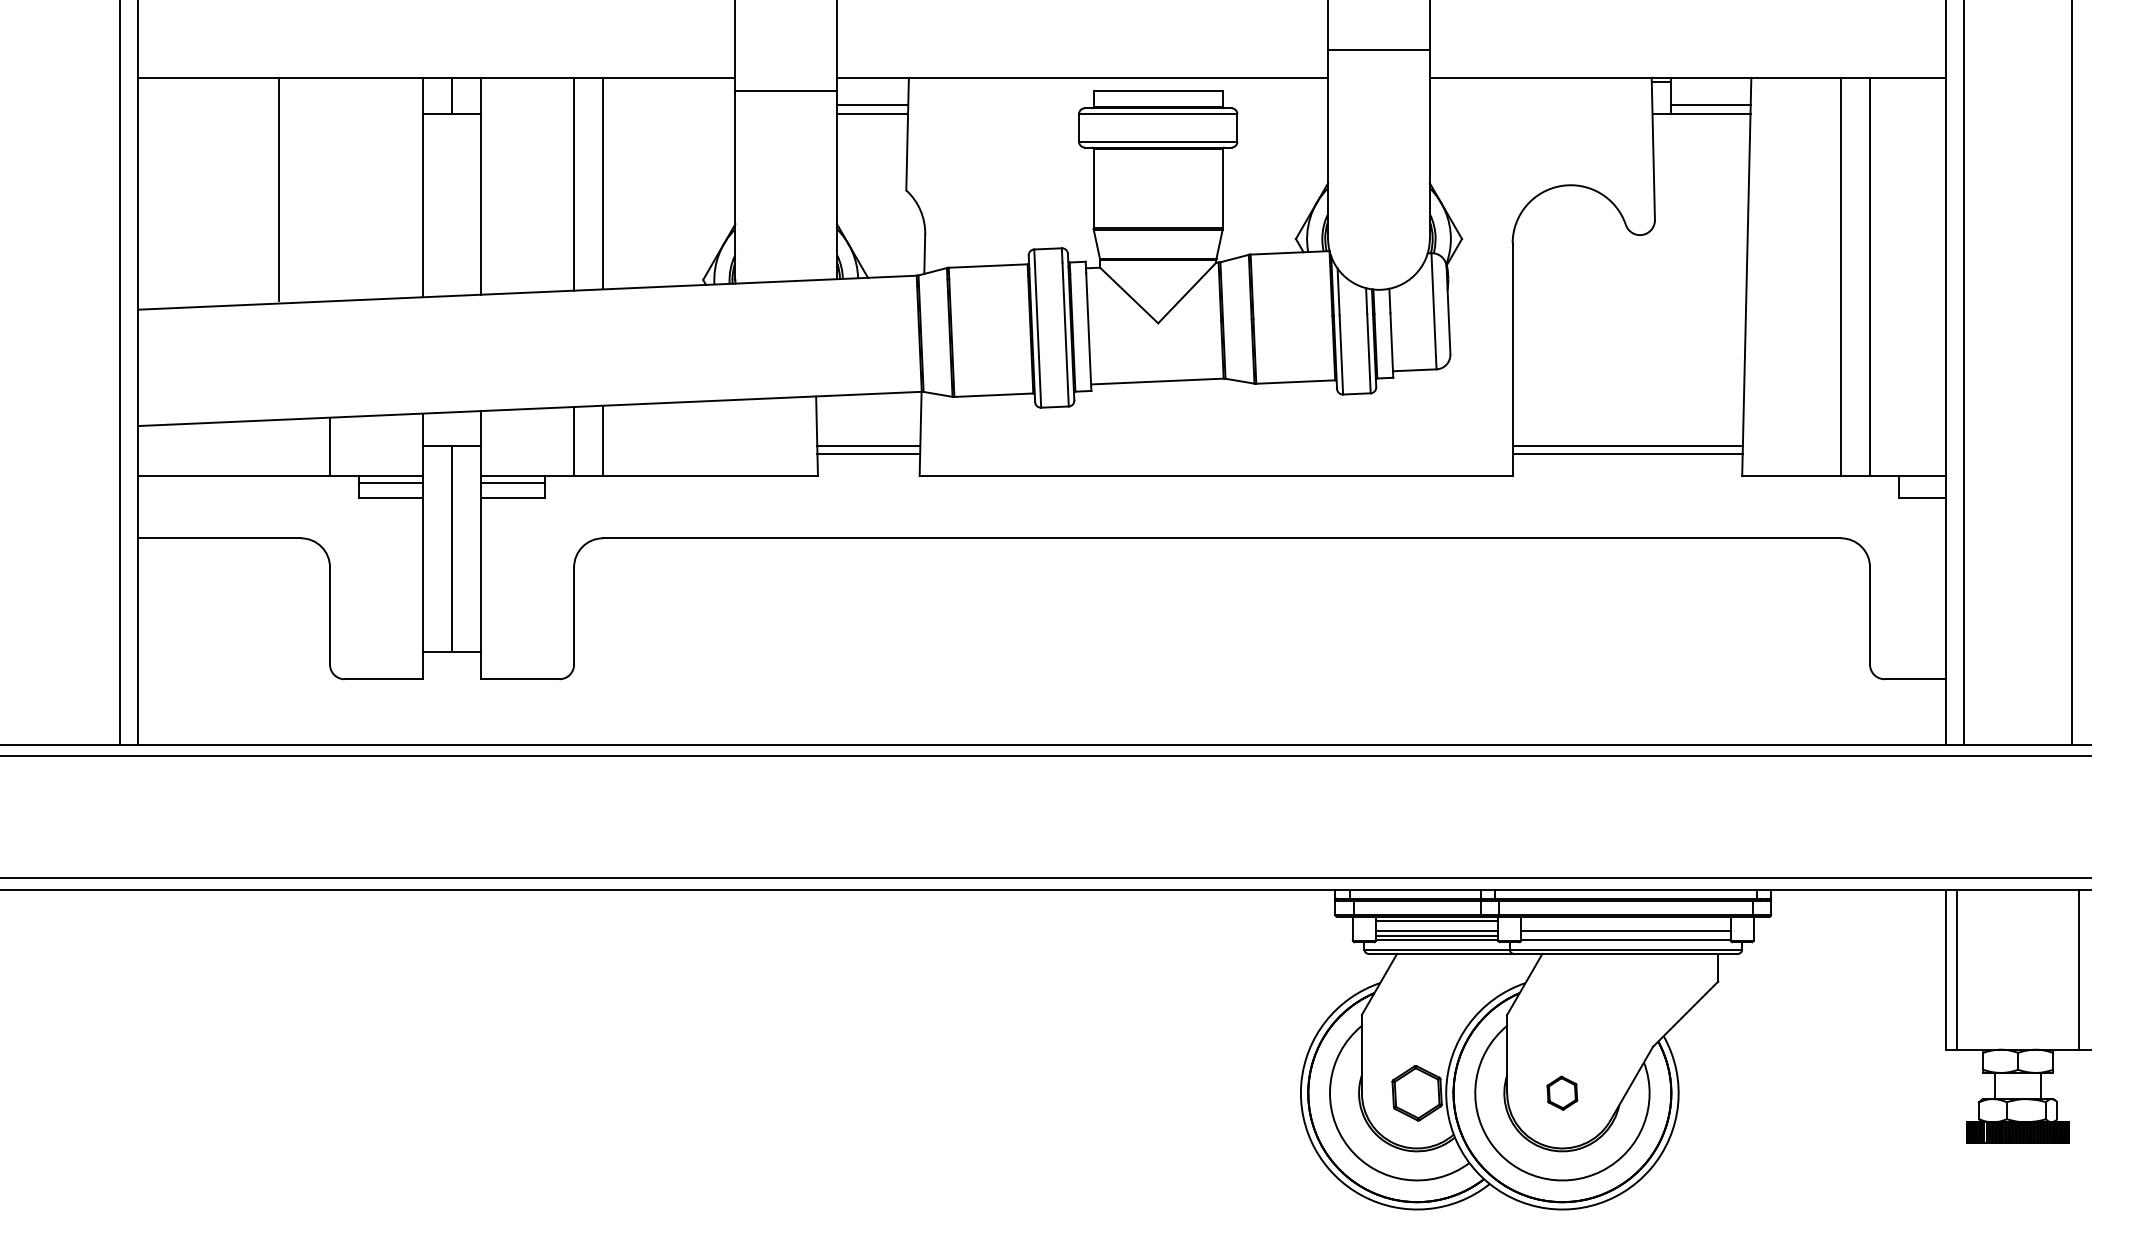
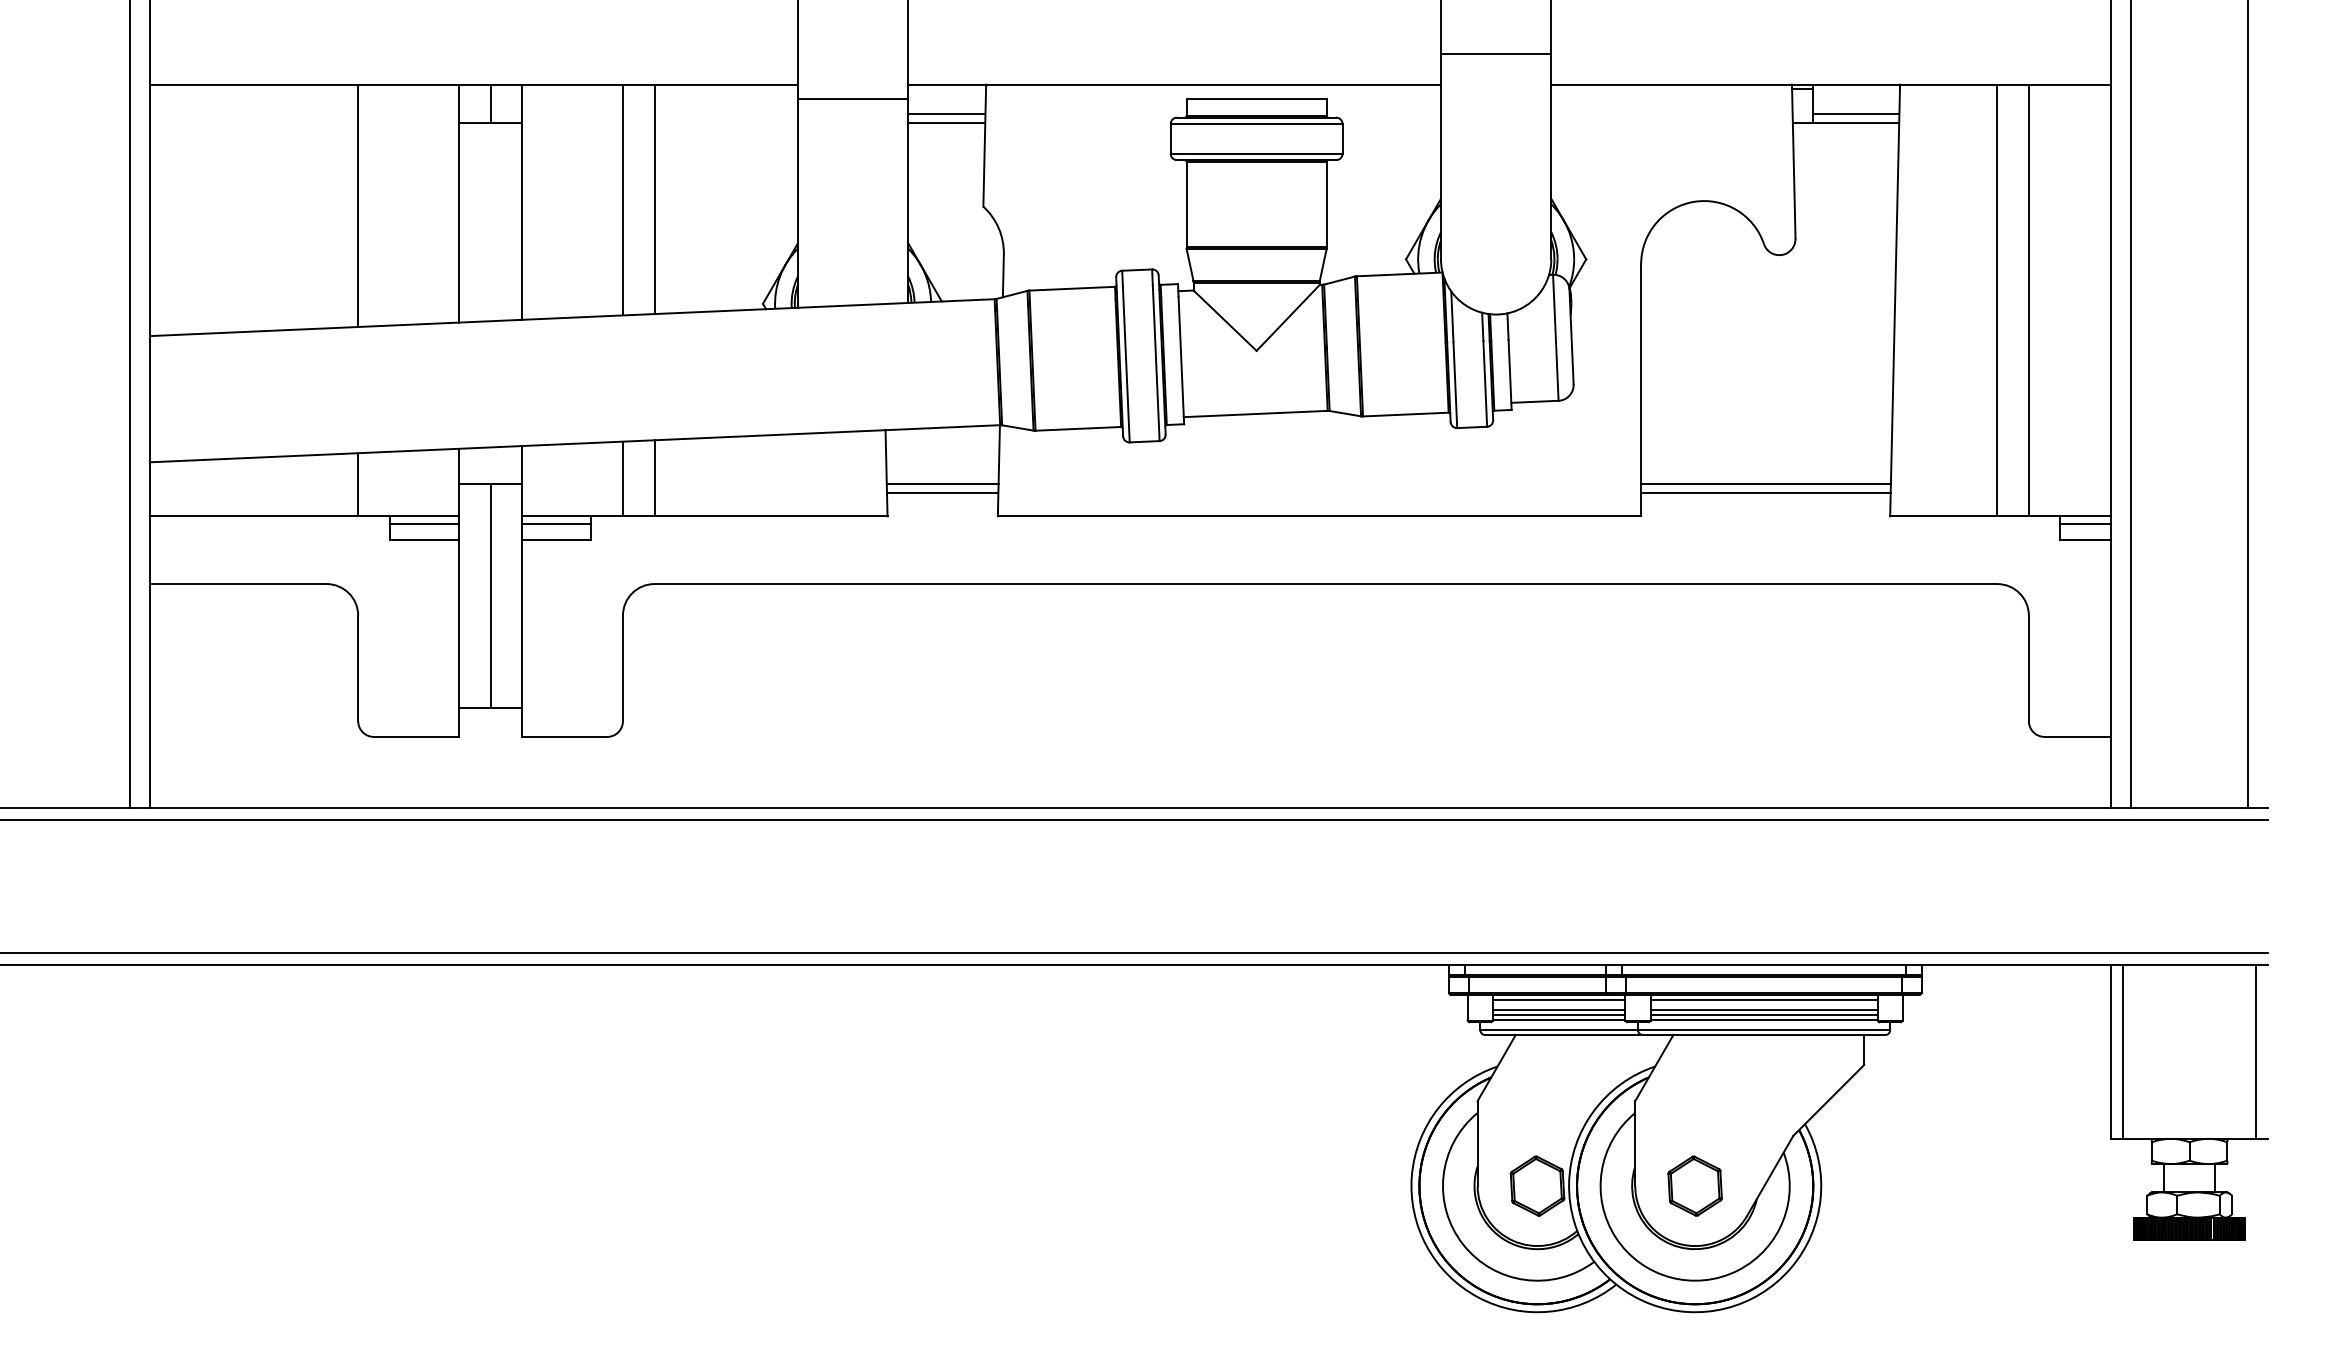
line: (279, 189) -> (358, 205), moved
line: (1922, 483) -> (2085, 524), added
line: (1625, 921) -> (1763, 999), added
line: (1625, 935) -> (1763, 1014), added
part: (1561, 1092) -> (1694, 1185), size x1.67

